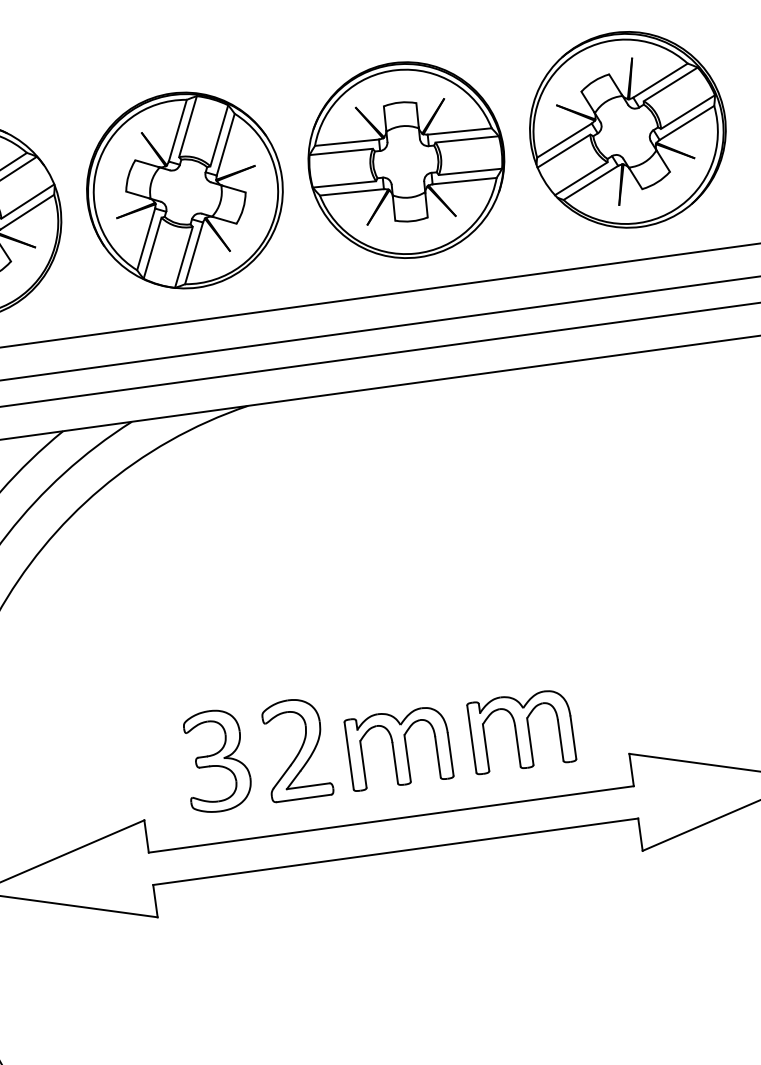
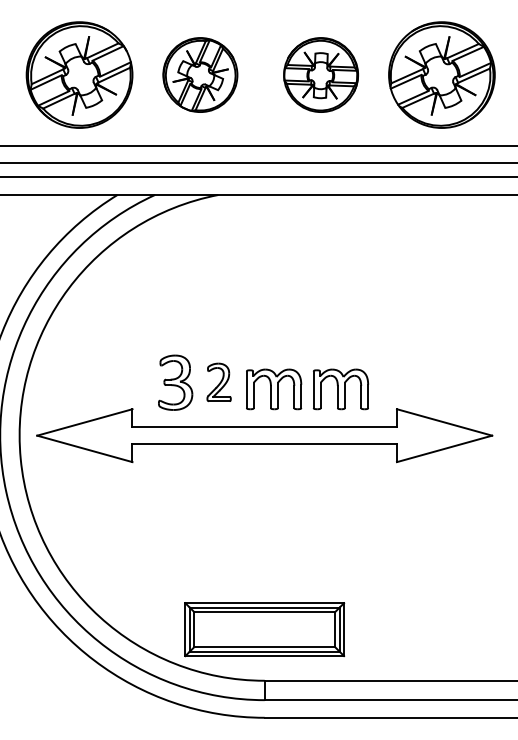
part: (405, 159) -> (320, 74), size x0.7
part: (185, 189) -> (200, 74), size x0.7
part: (295, 749) -> (218, 382), size x0.7

